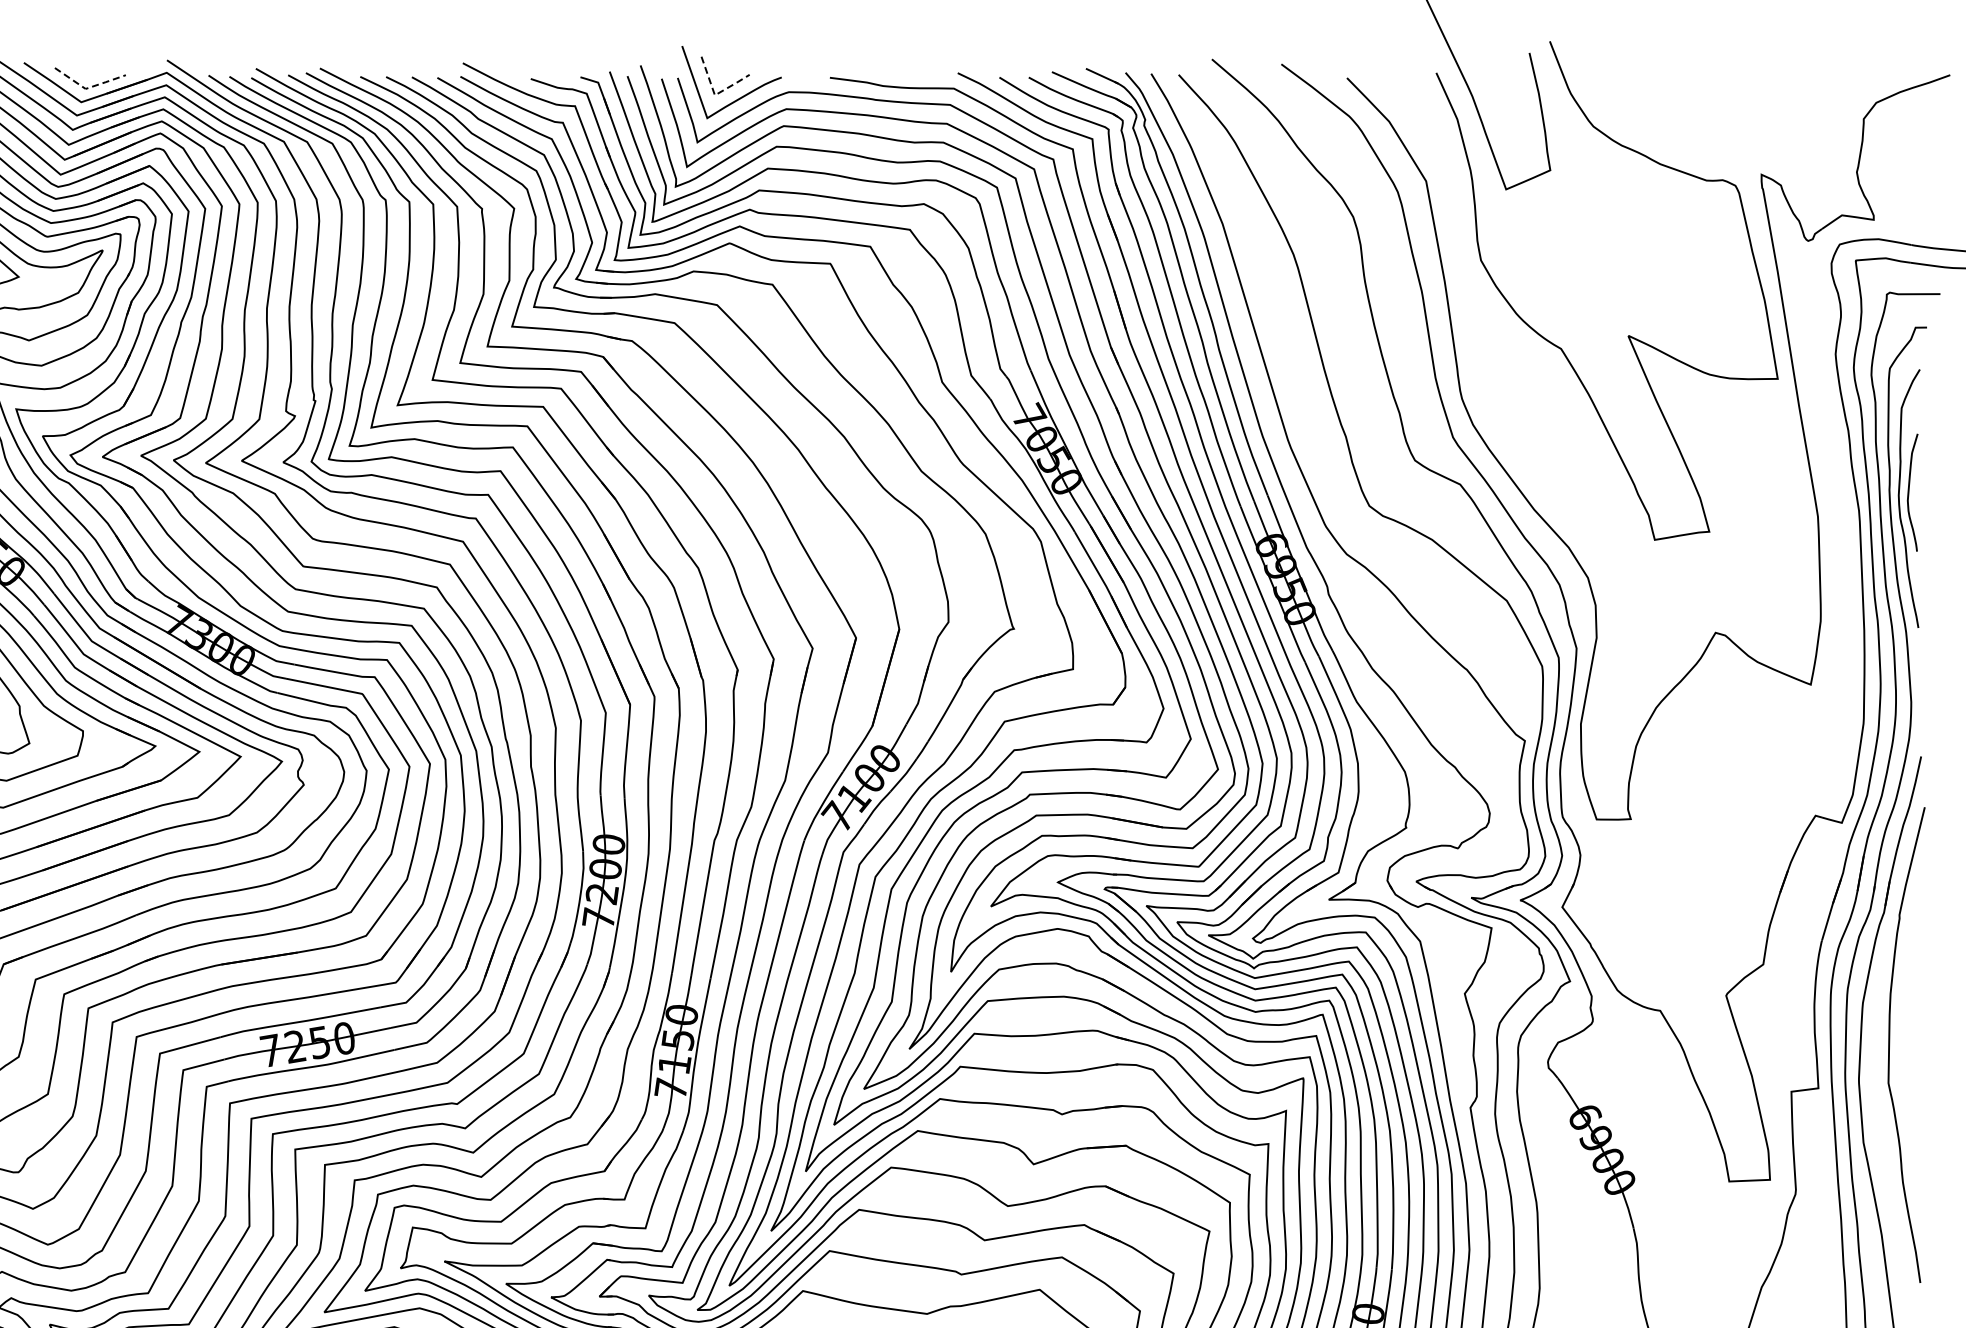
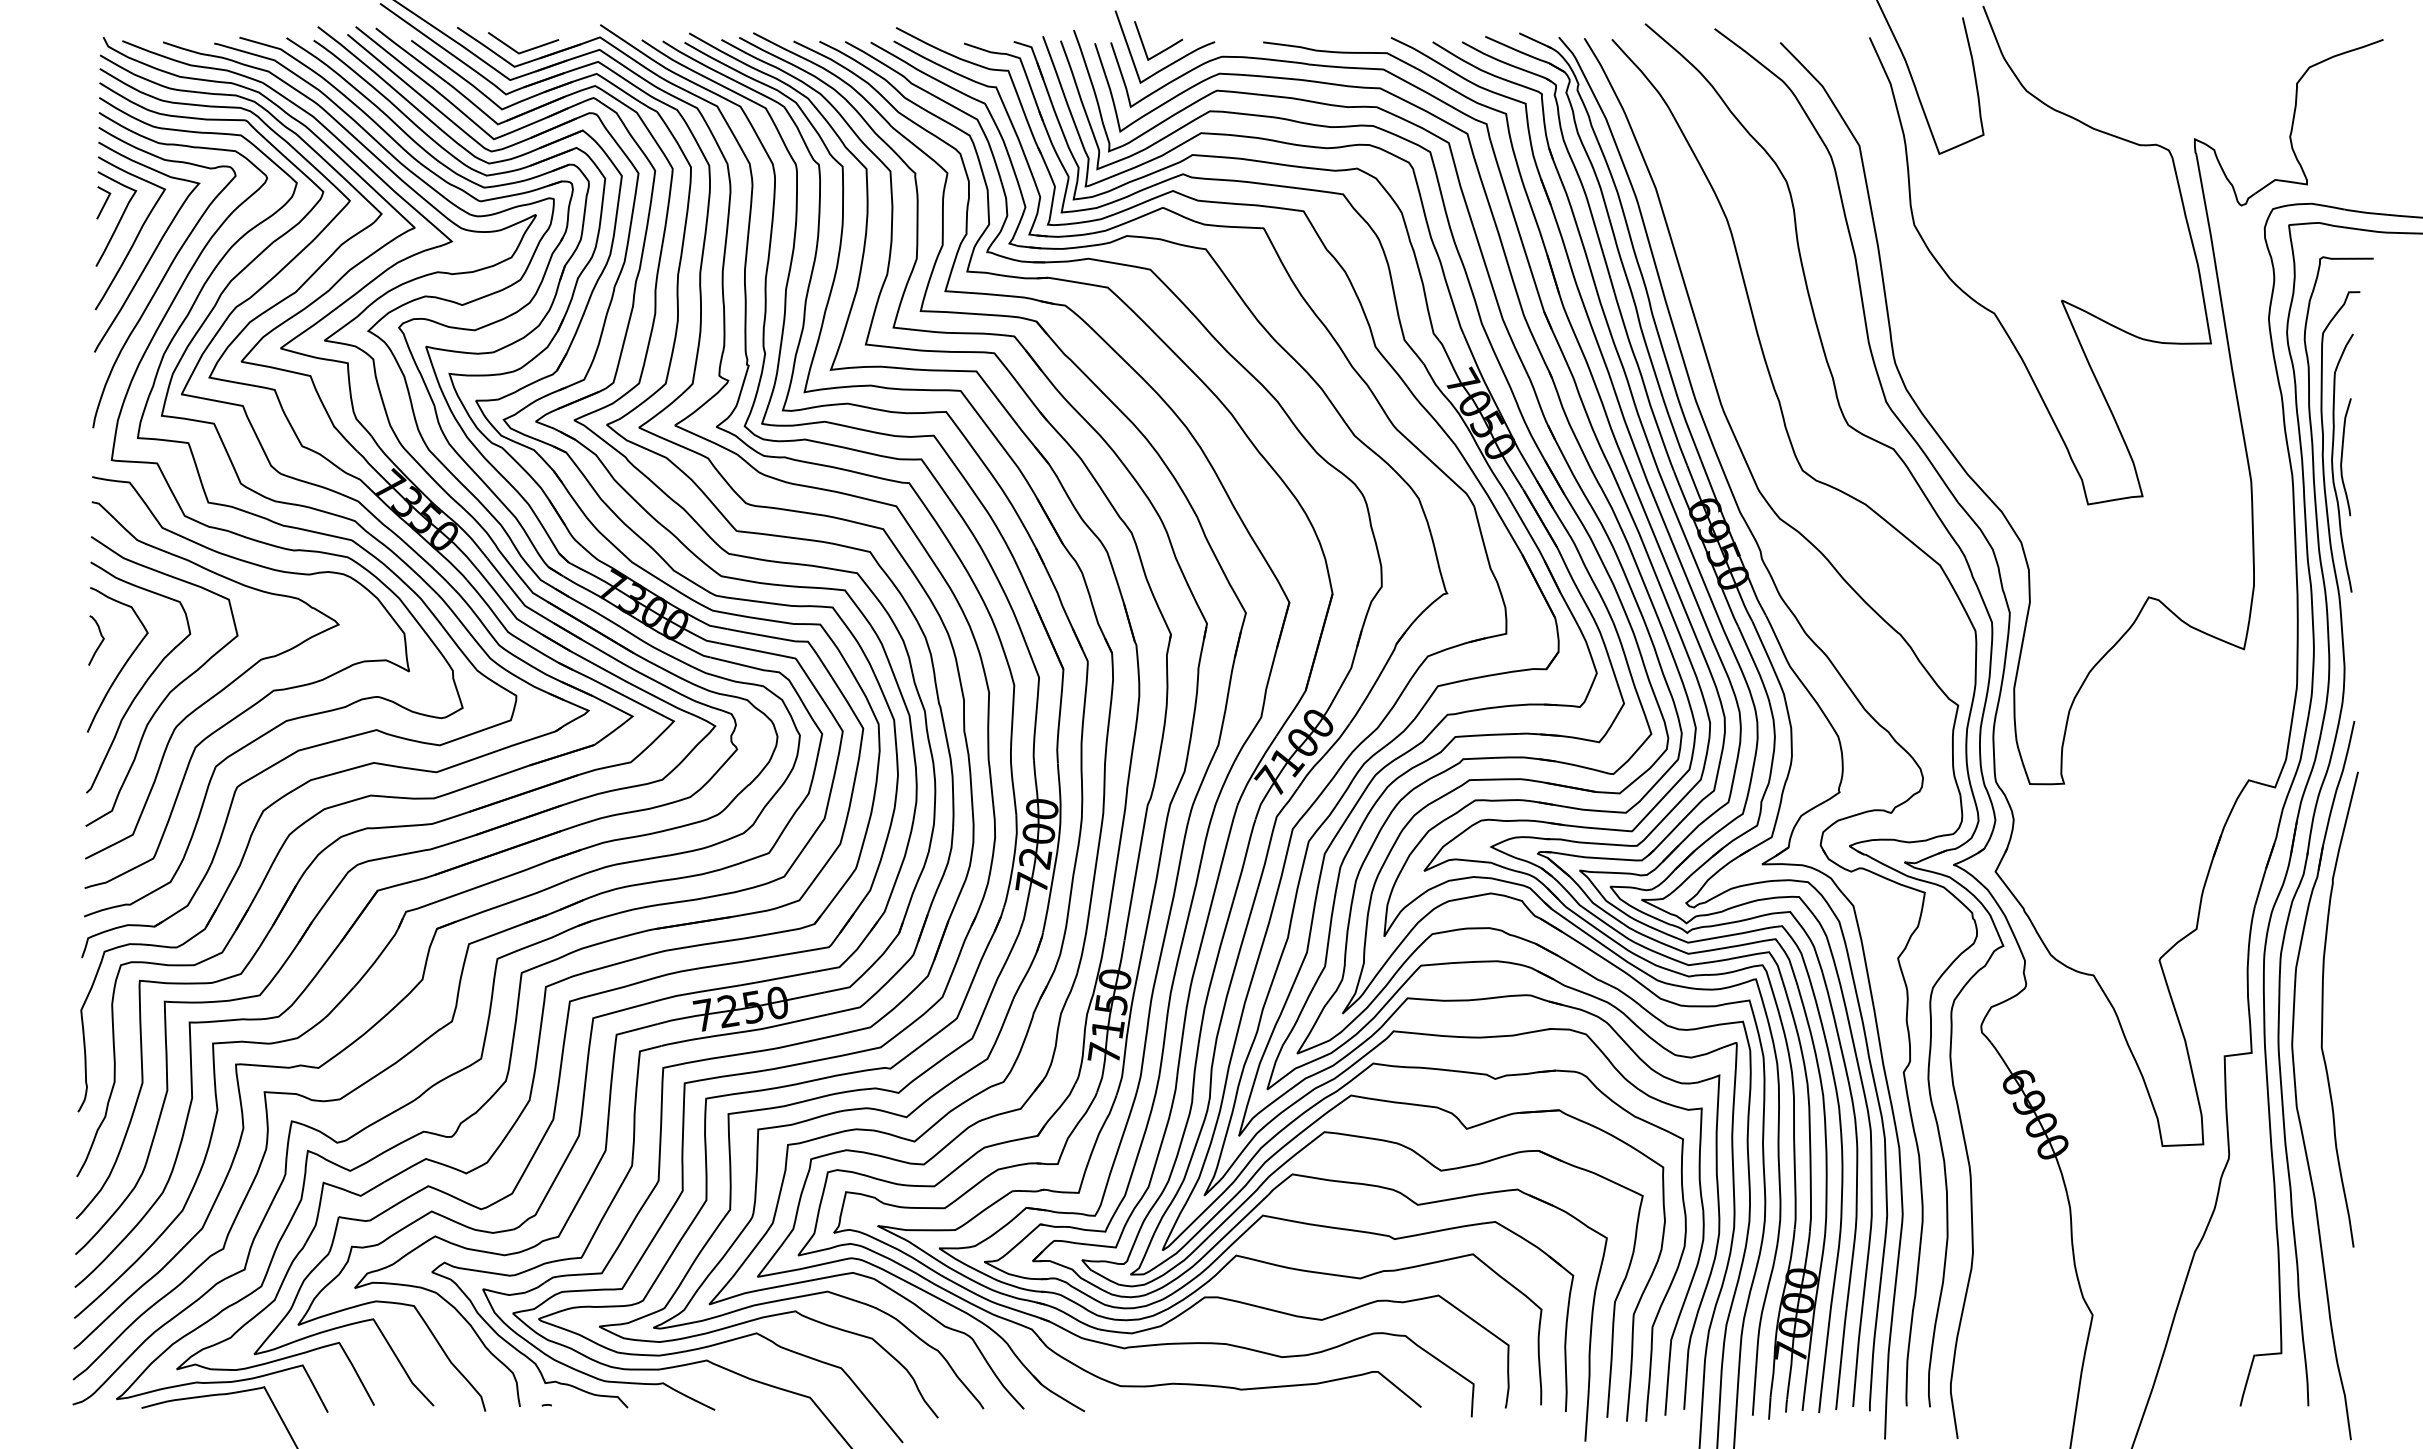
line: (88, 87) -> (521, 52), dashed -> solid
line: (715, 94) -> (1148, 59), dashed -> solid

